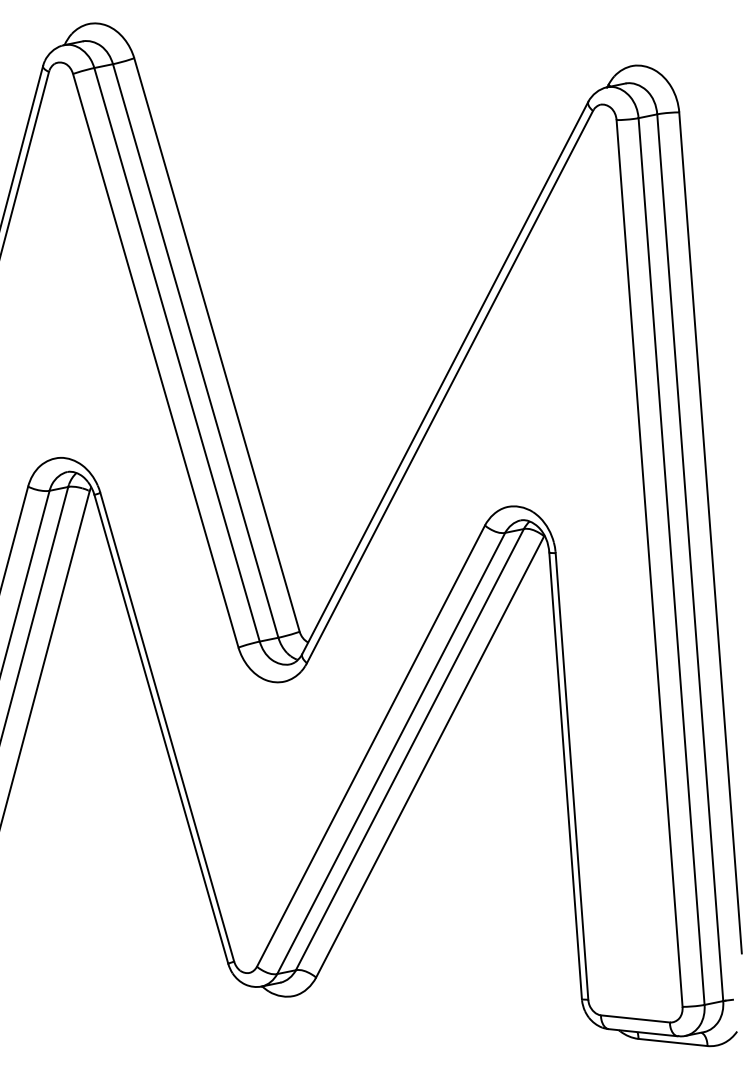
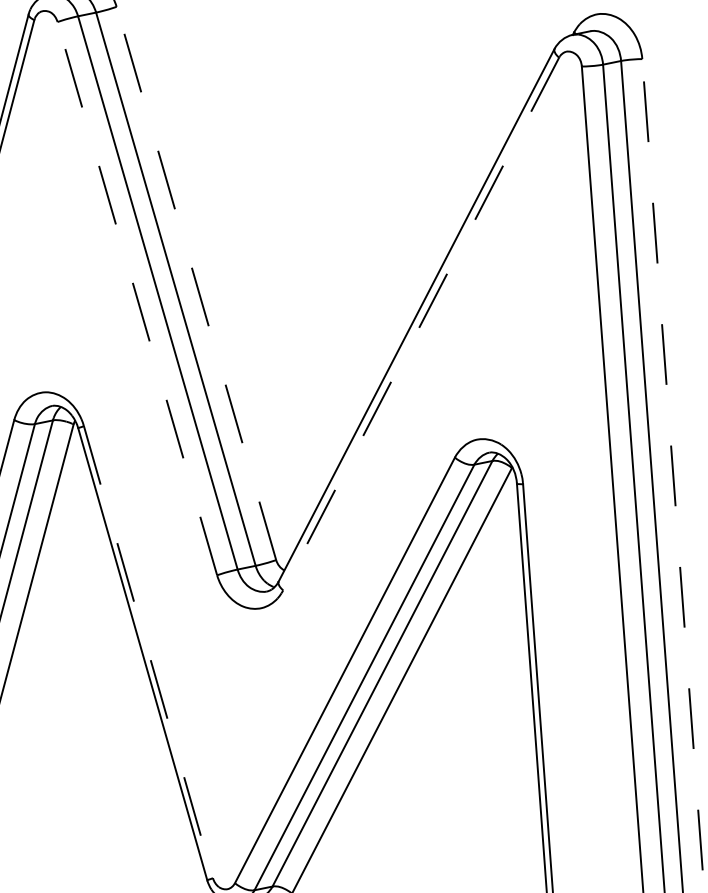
line: (216, 344) -> (195, 282), solid -> dashed
line: (155, 360) -> (137, 298), solid -> dashed
line: (450, 387) -> (421, 324), solid -> dashed
line: (710, 532) -> (672, 464), solid -> dashed
line: (167, 727) -> (148, 652), solid -> dashed

